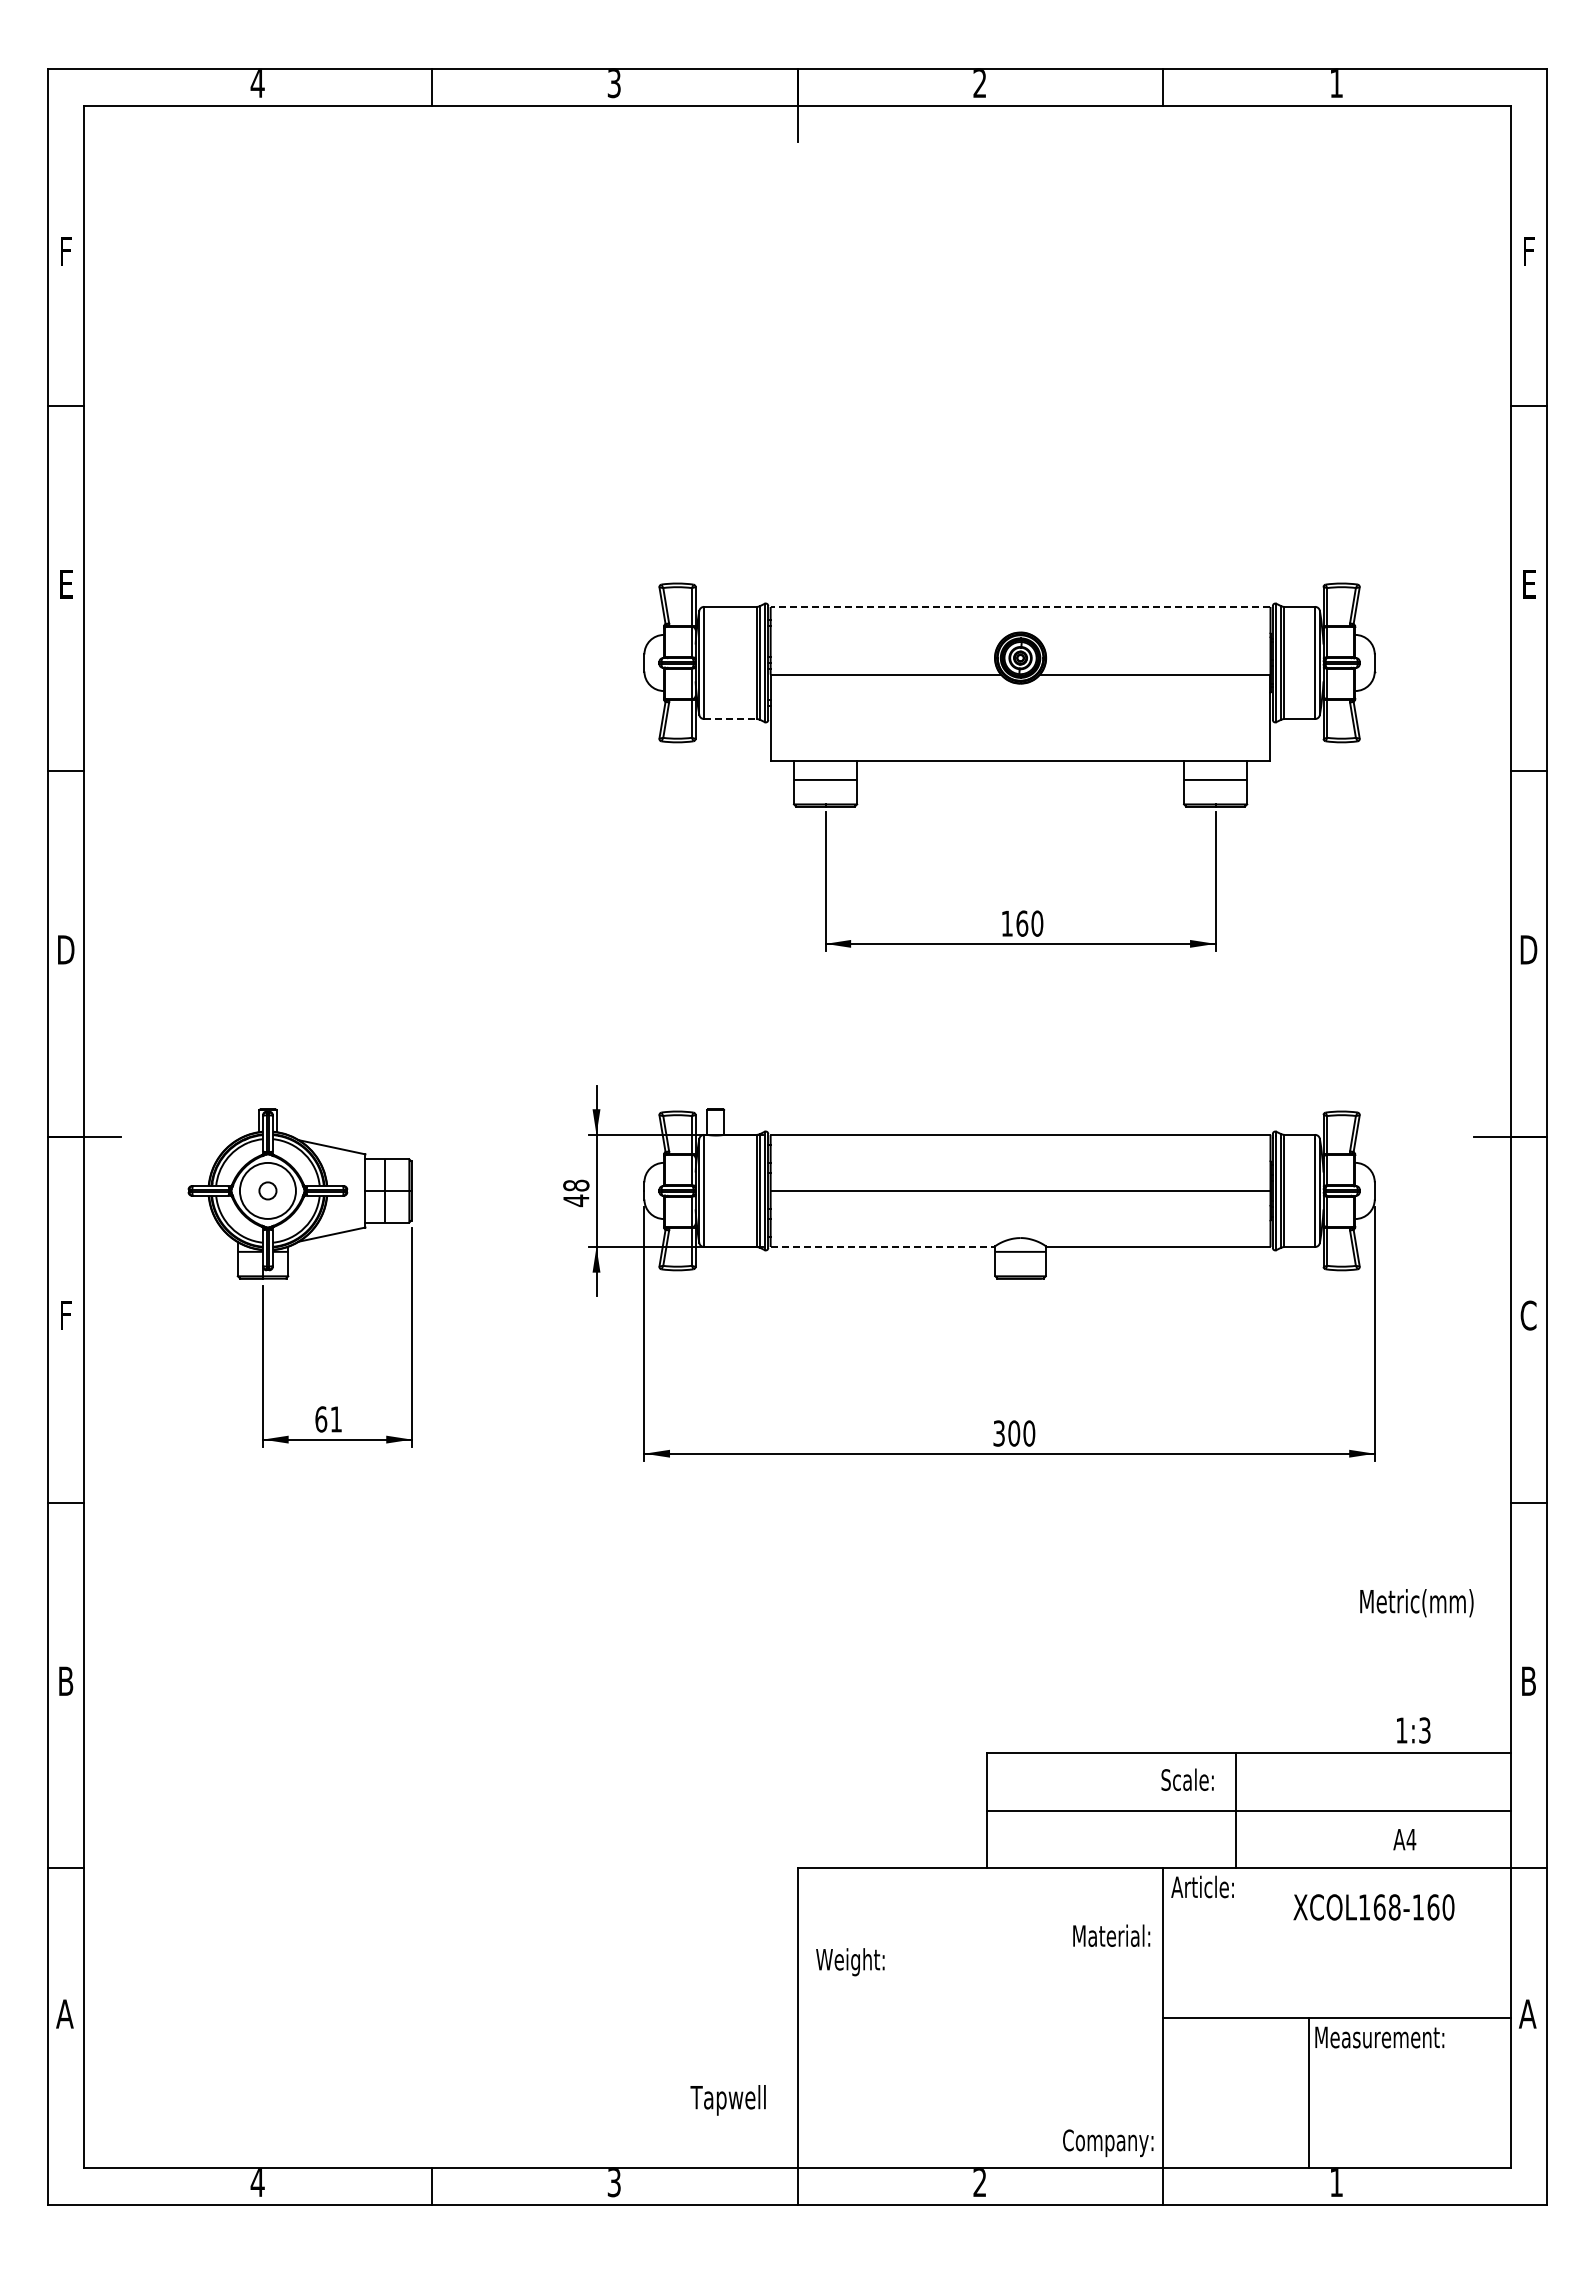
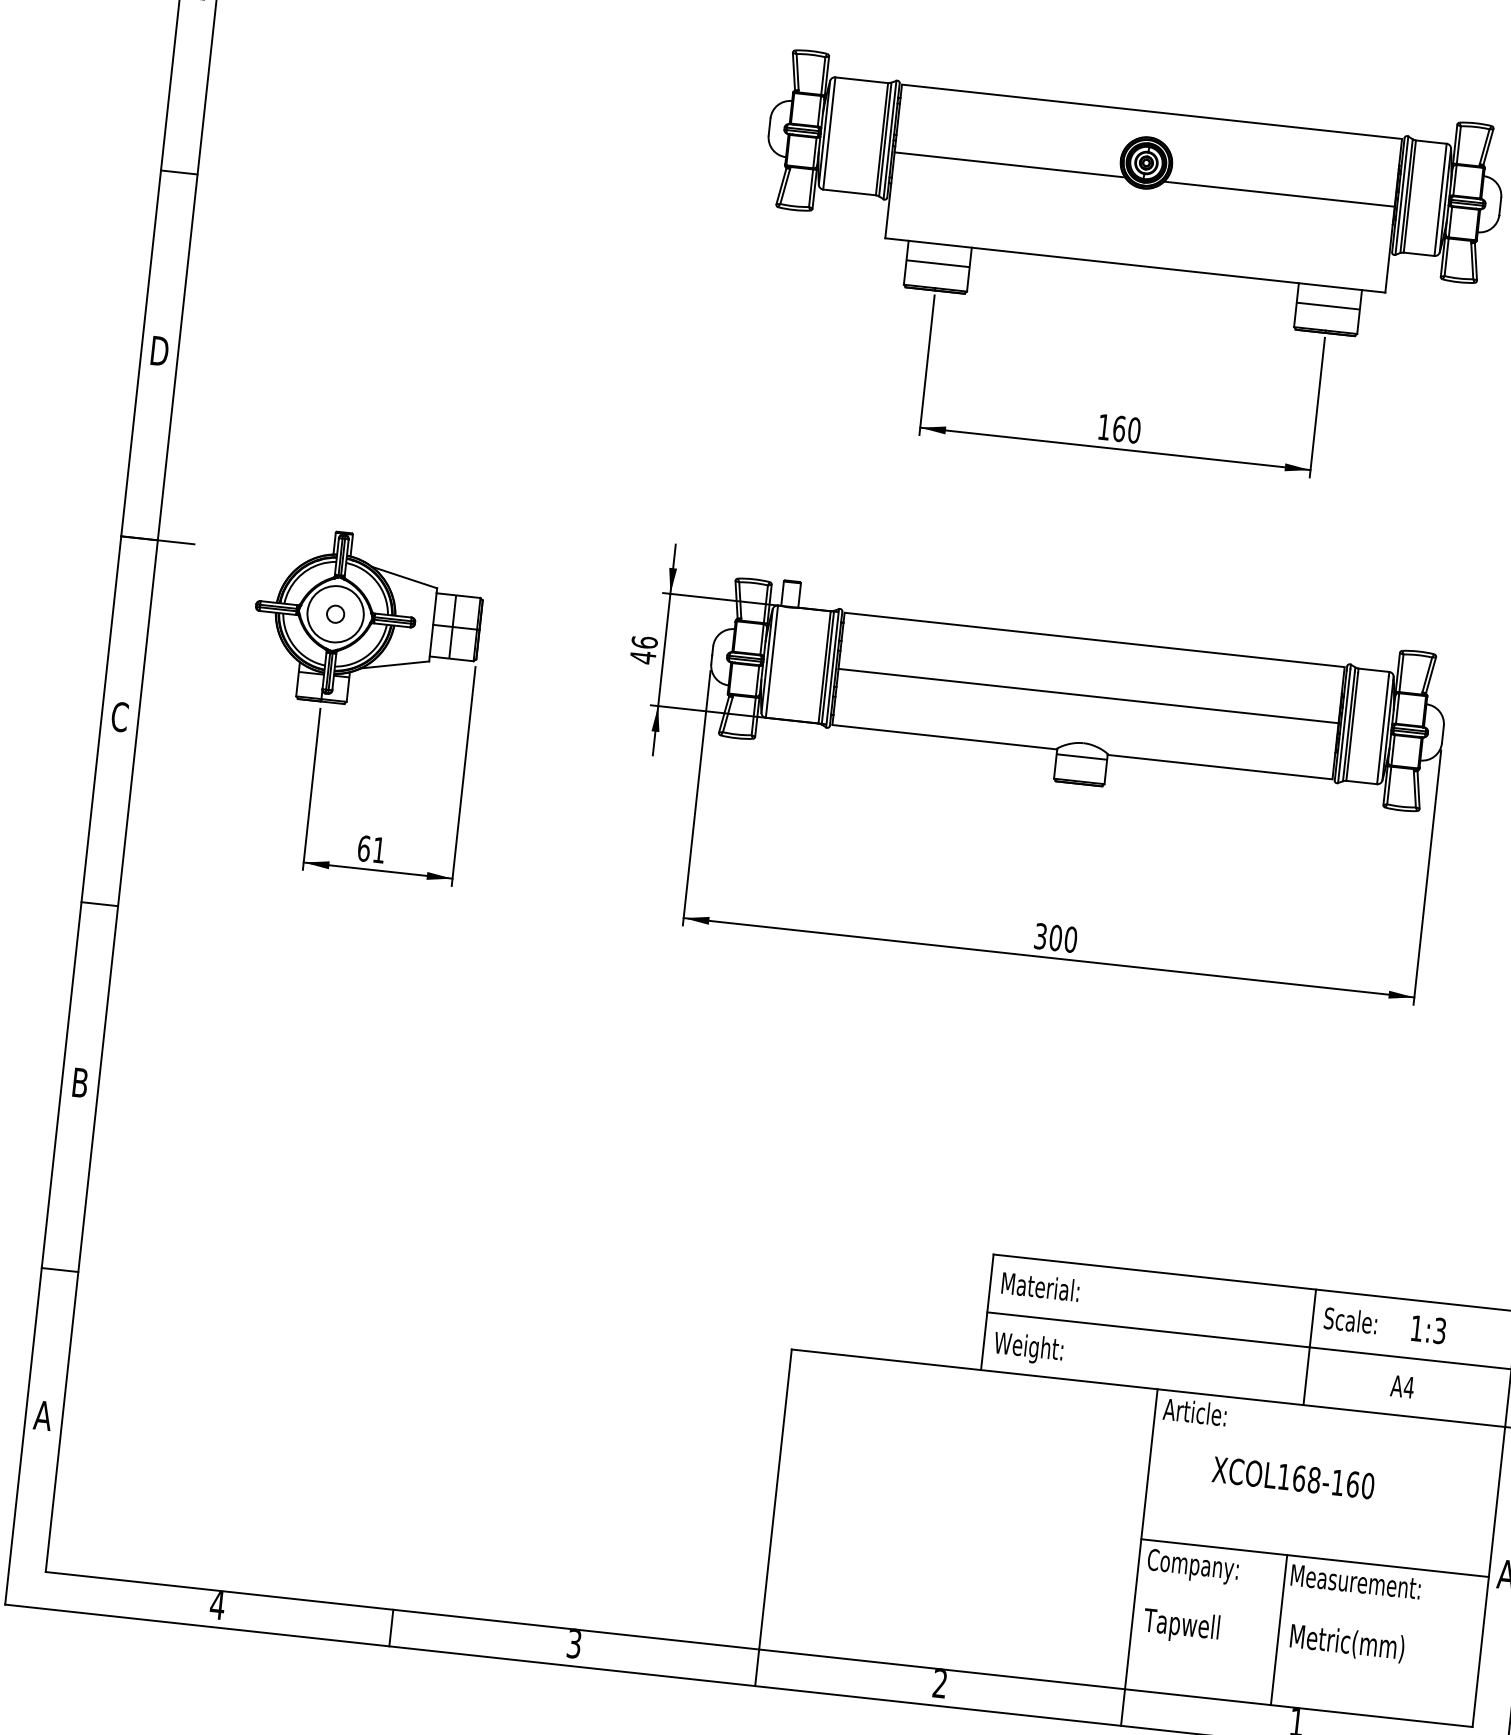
line: (1020, 606) -> (1151, 111), dashed -> solid
line: (730, 719) -> (849, 192), dashed -> solid
text: (576, 1185) -> (644, 642), 48 -> 46
line: (883, 1247) -> (945, 737), dashed -> solid
text: (65, 1315) -> (119, 716), F -> C
text: (1416, 1603) -> (1346, 1643), moved
text: (1413, 1730) -> (1428, 1329), moved
text: (1187, 1779) -> (1350, 1320), moved
line: (1236, 1810) -> (1310, 1347), moved
text: (1373, 1907) -> (1293, 1477), moved
text: (1111, 1935) -> (1040, 1286), moved
text: (850, 1962) -> (1028, 1349), moved
text: (727, 2100) -> (1180, 1626), moved
text: (1108, 2143) -> (1193, 1567), moved

